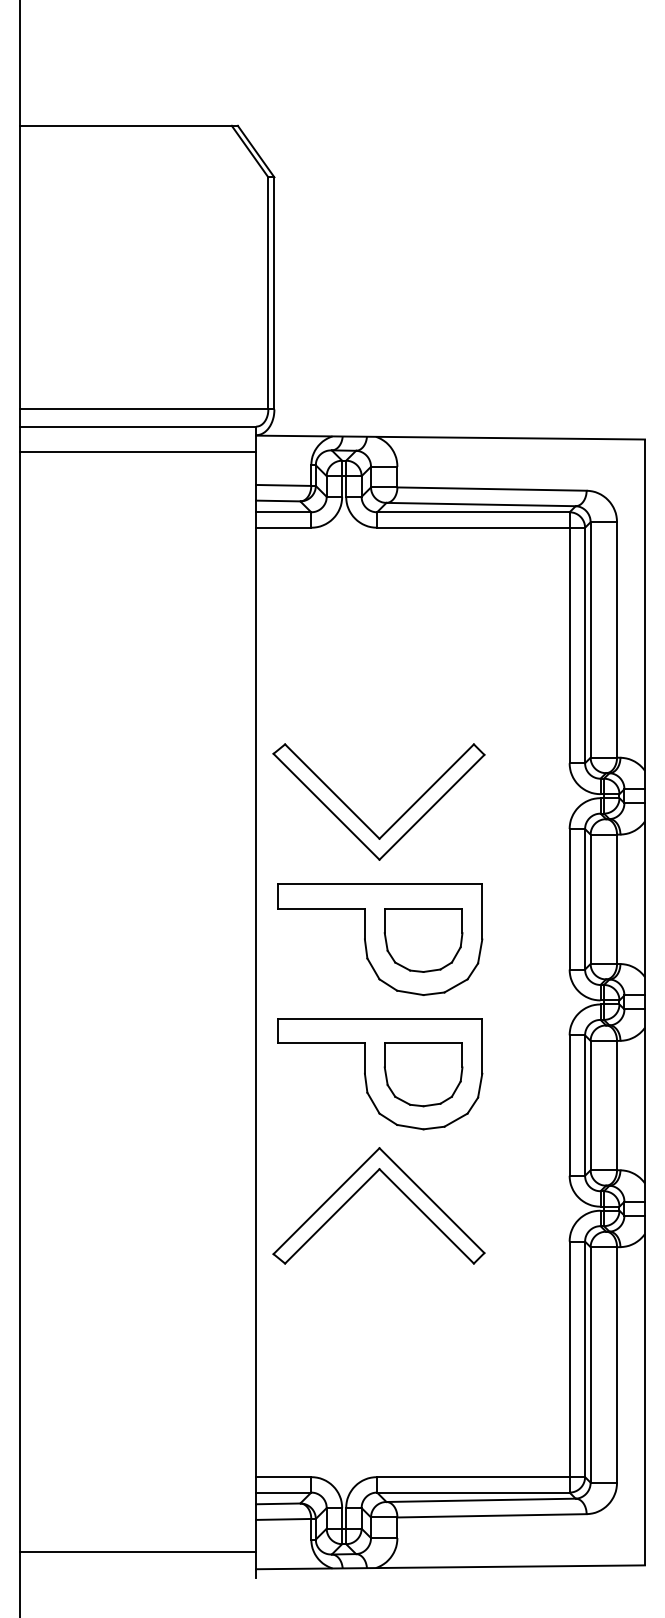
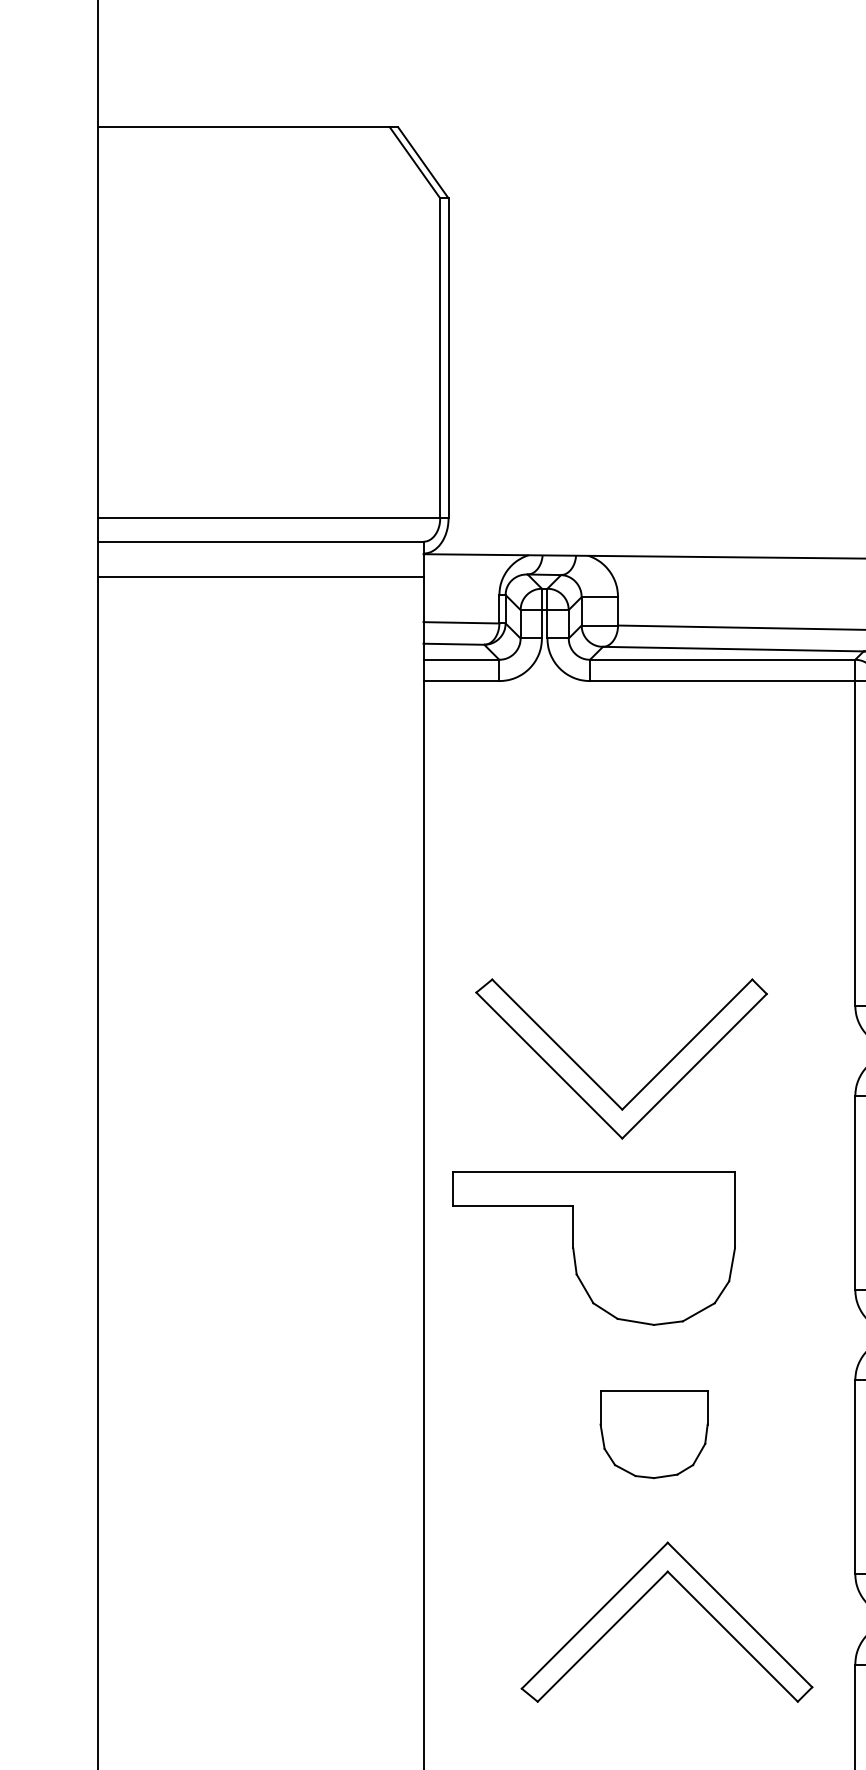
part: (360, 818) -> (596, 1081), moved
part: (423, 940) -> (653, 1249), removed
part: (380, 1074) -> (594, 1434), removed
part: (361, 1188) -> (642, 1598), moved

